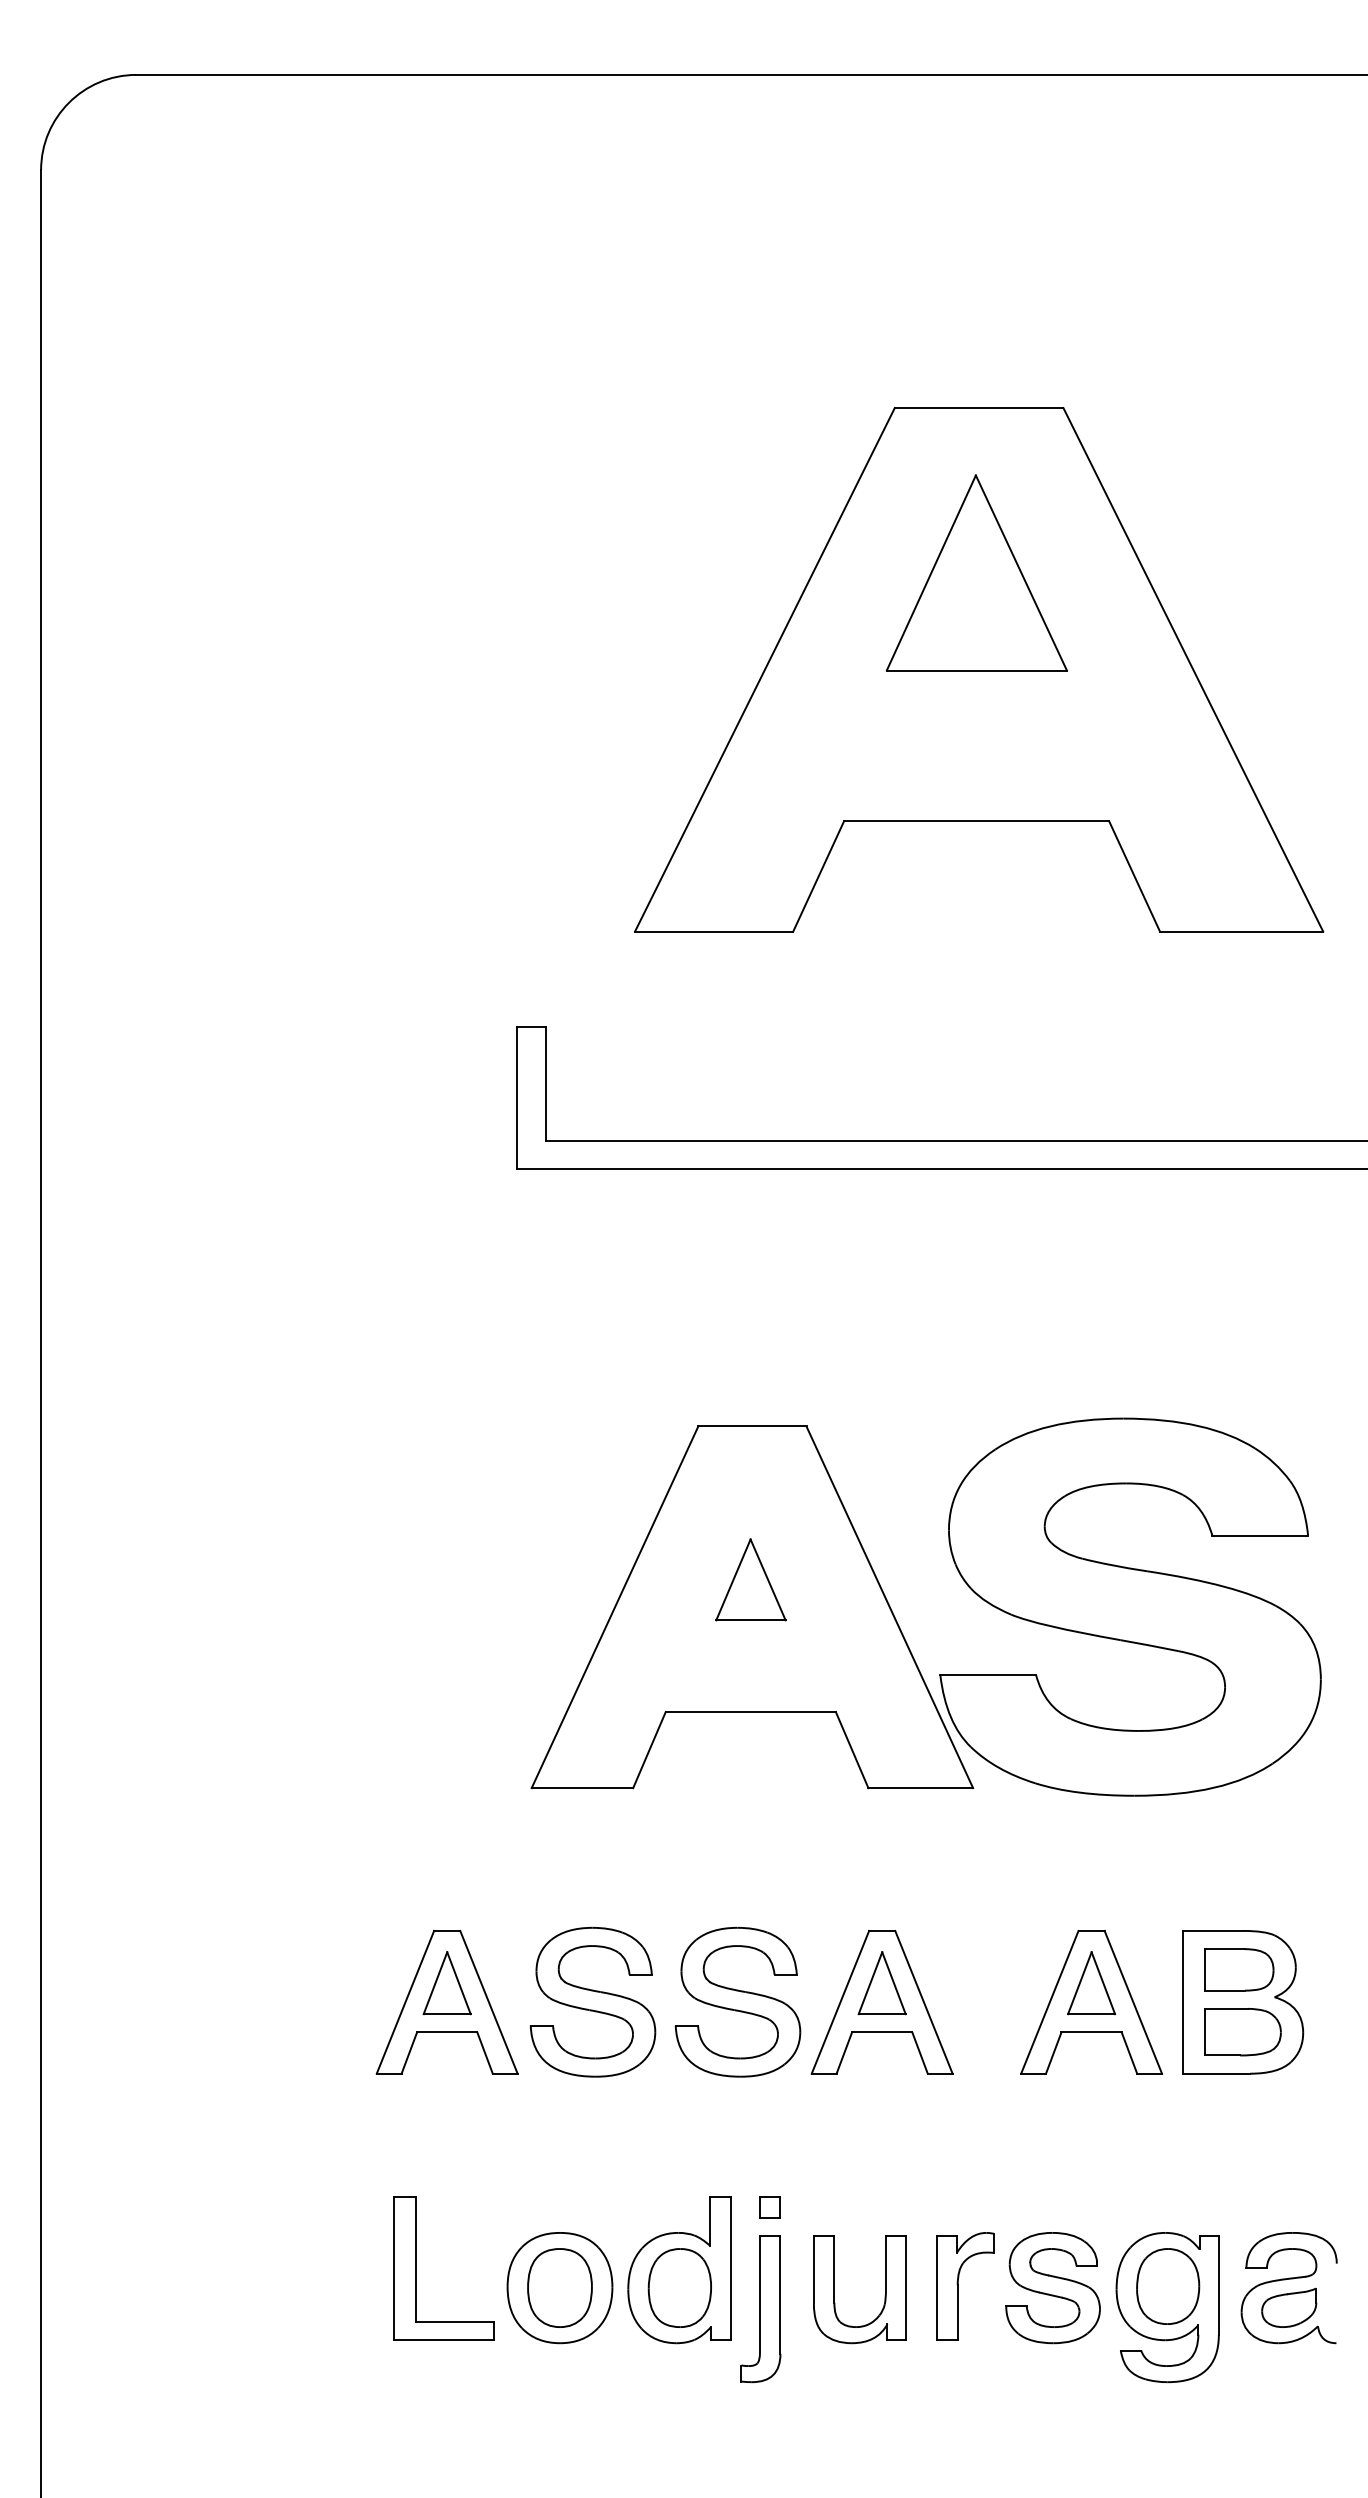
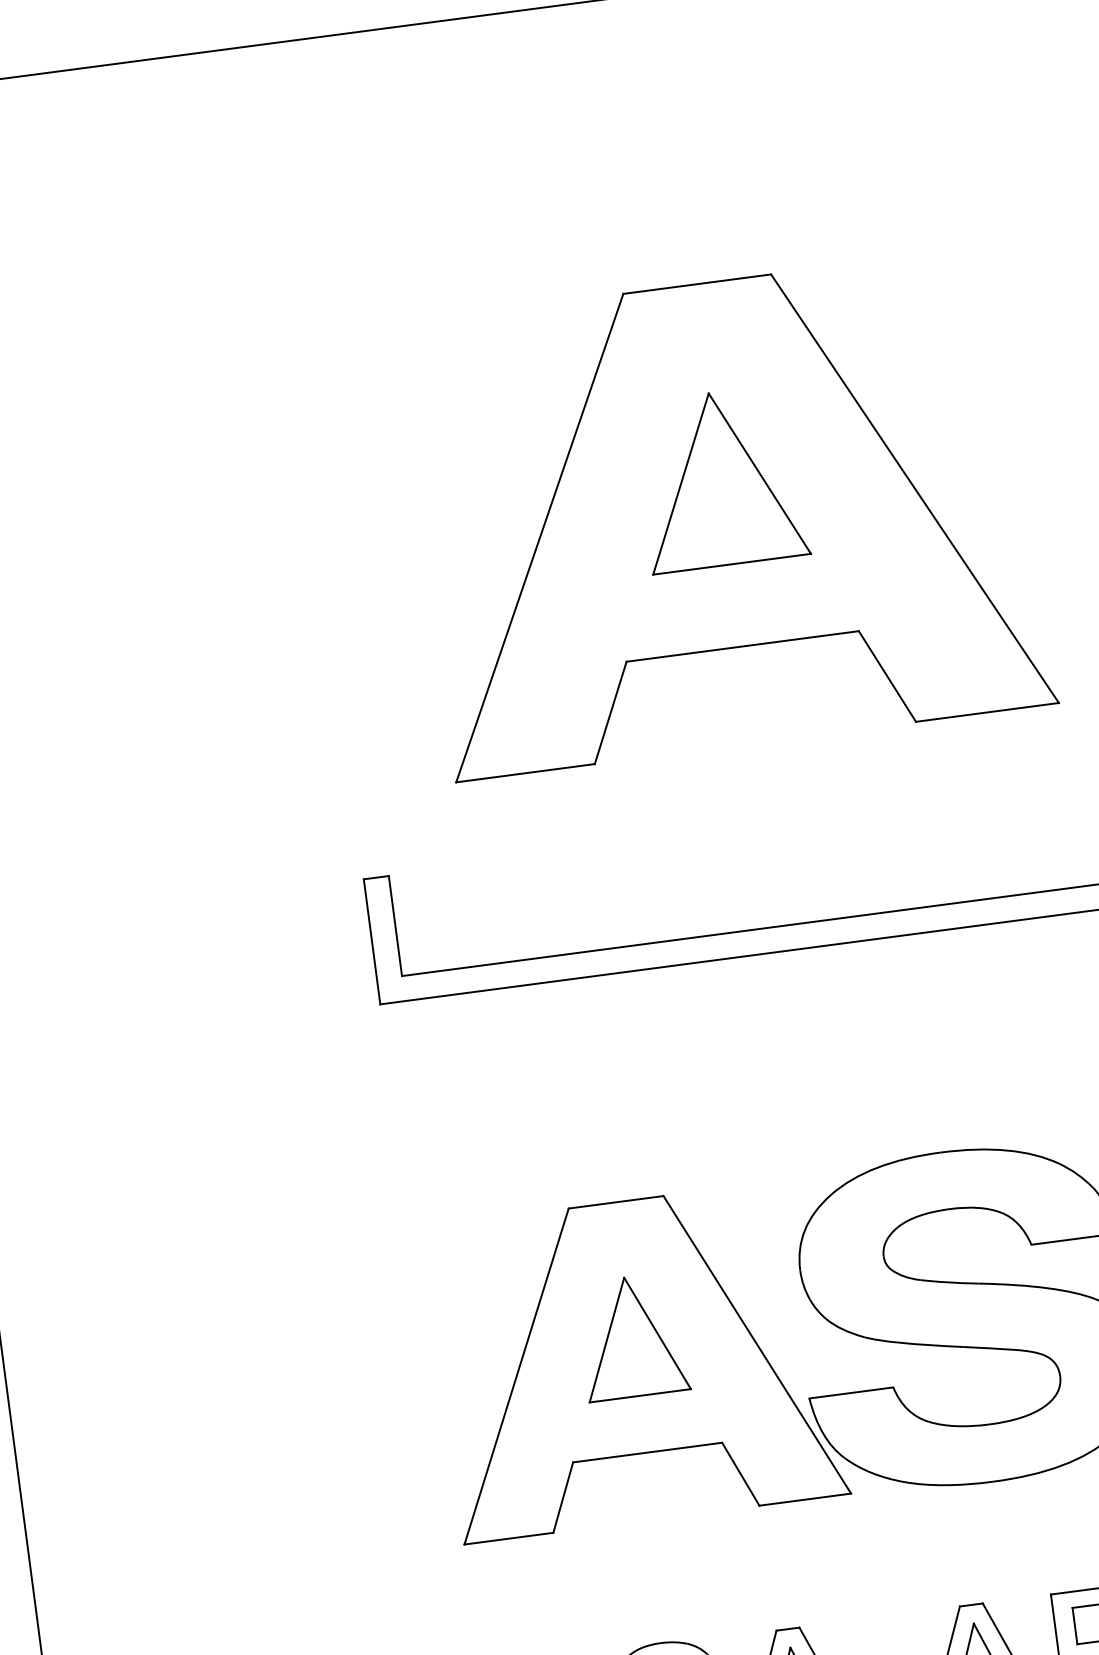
part: (976, 572) -> (720, 478), moved
part: (750, 1579) -> (632, 1336), size x1.67

